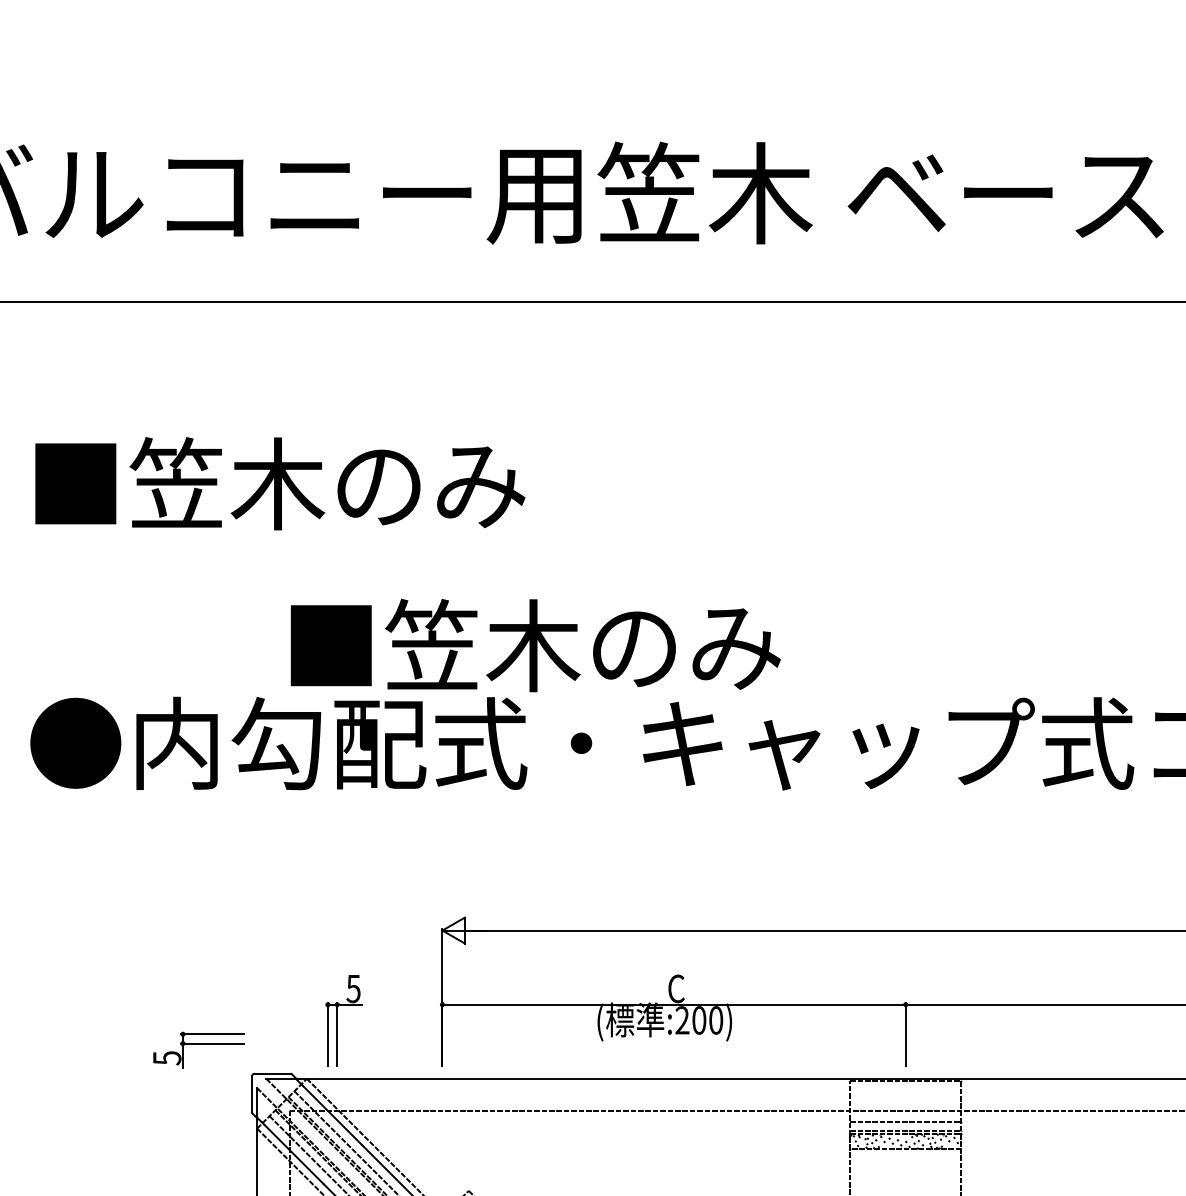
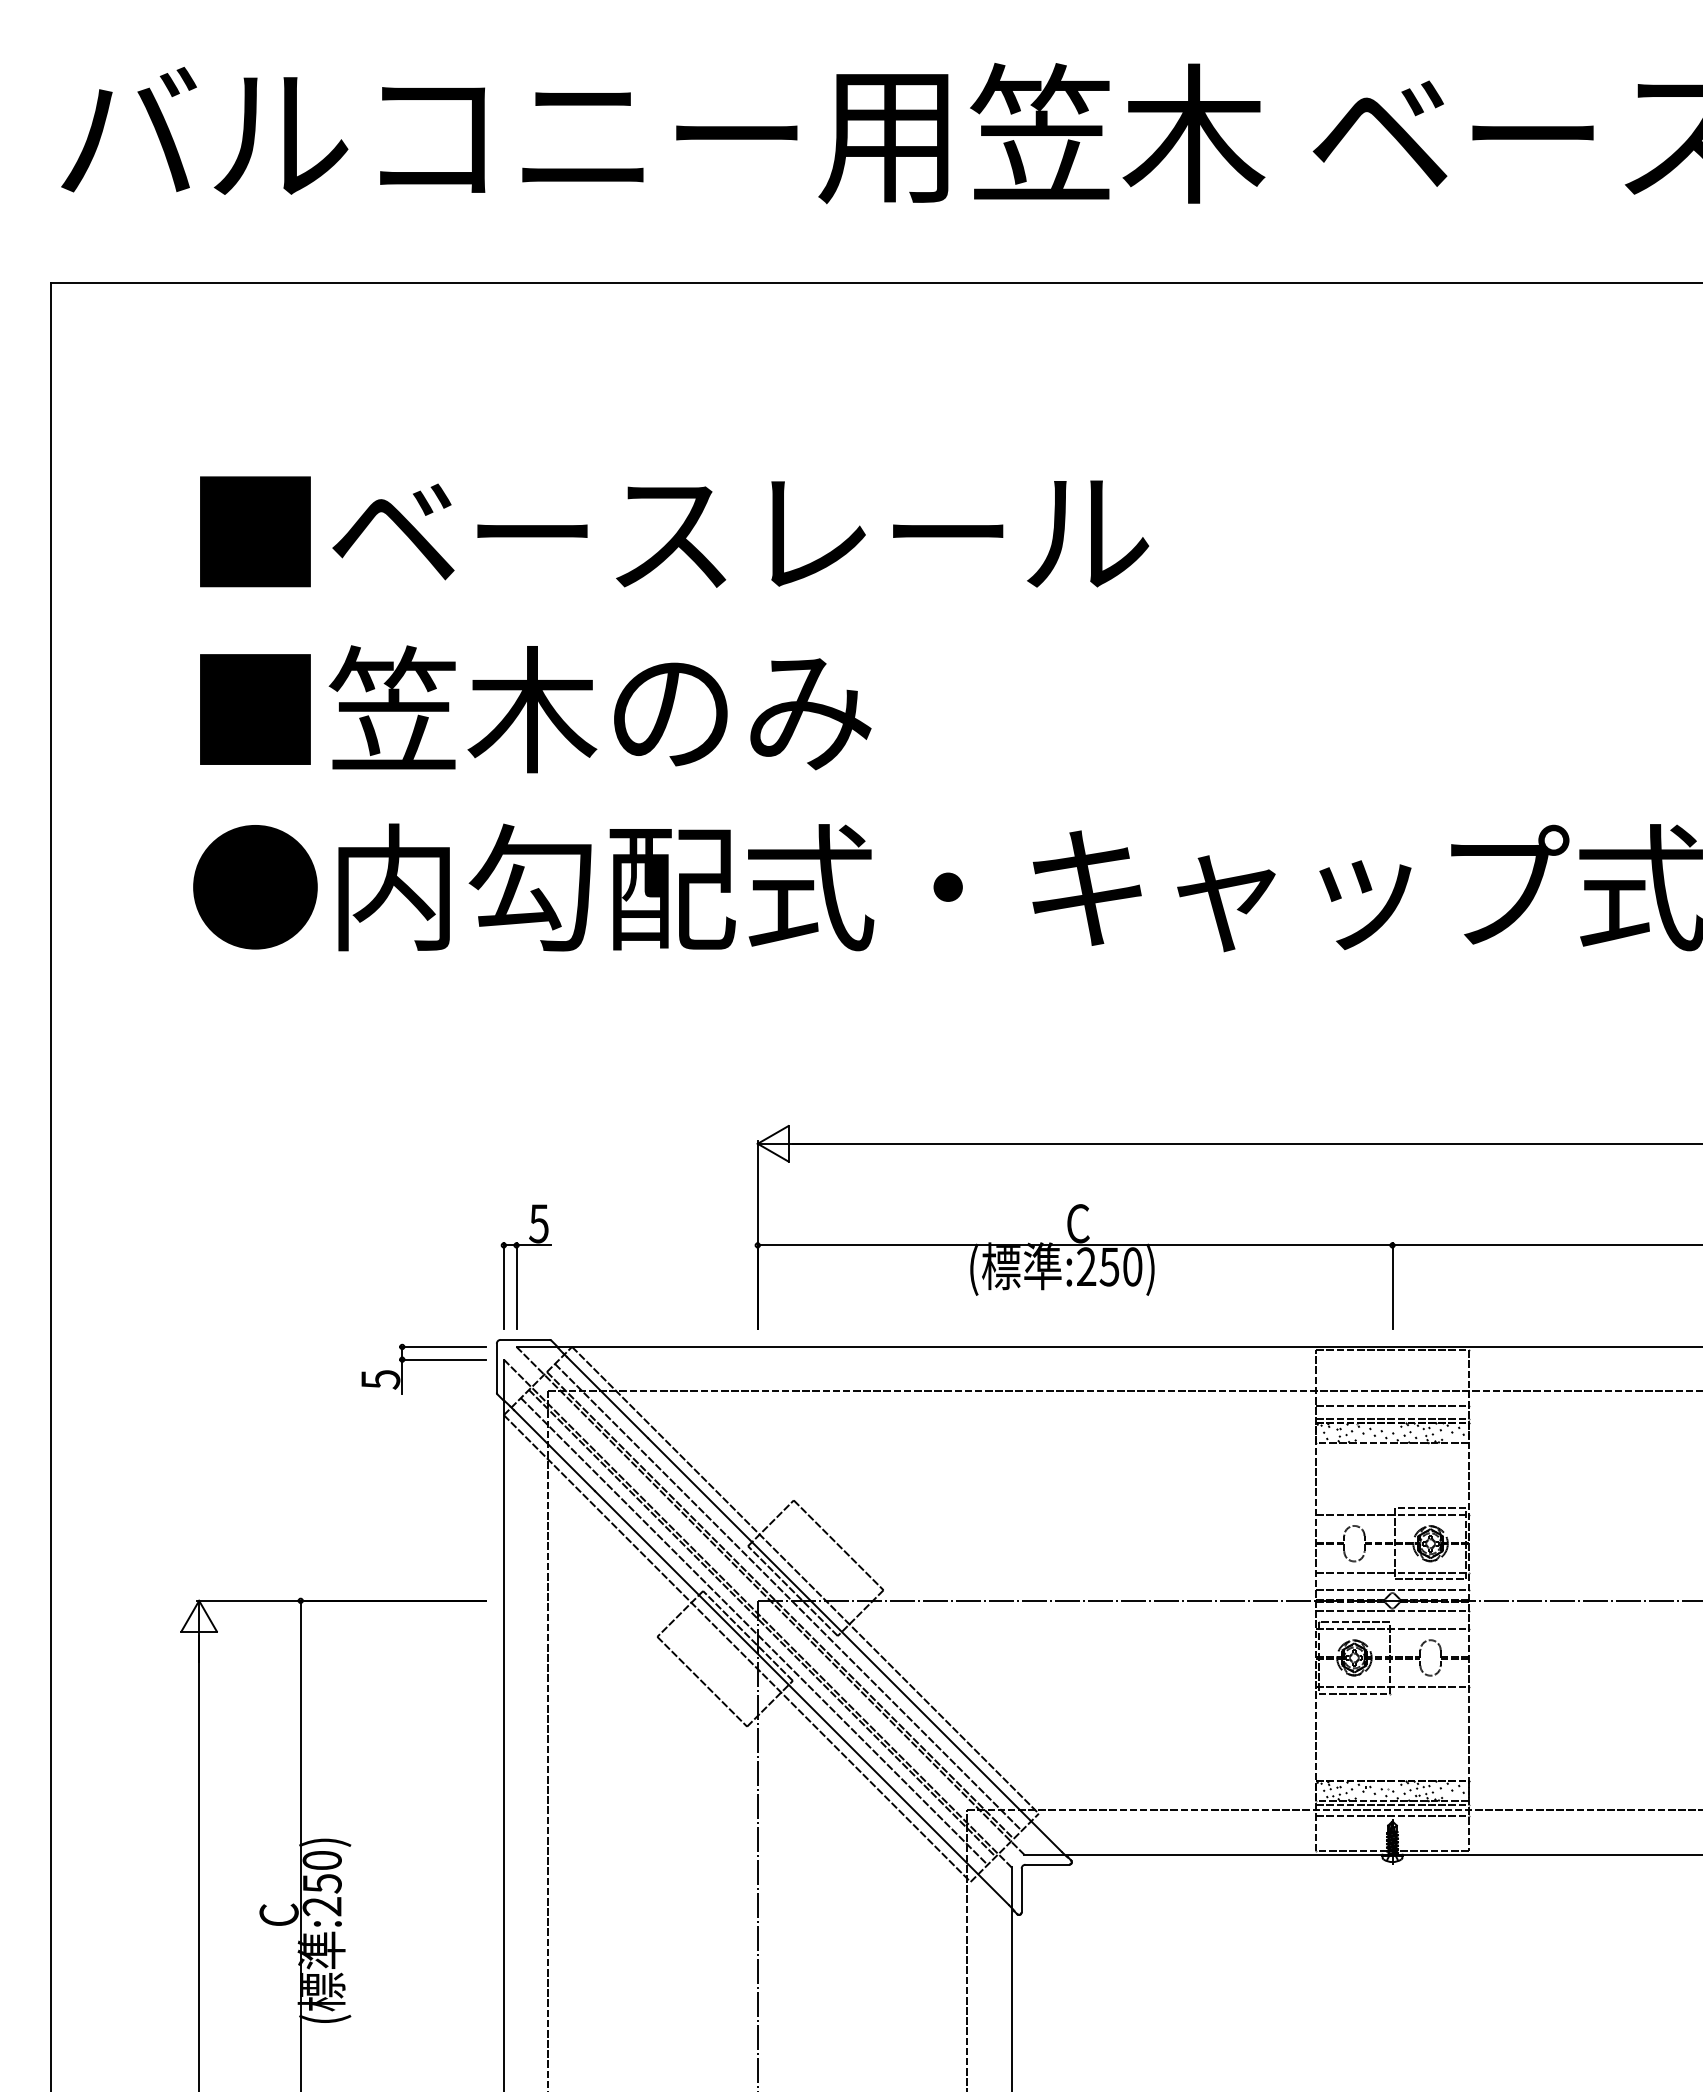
text: (428, 483) -> (738, 531), ■笠木のみ -> ■ベースレール
text: (535, 645) -> (535, 709), moved
part: (337, 1020) -> (517, 1266), moved
text: (699, 1020) -> (1109, 1266), :200) -> :250)
part: (198, 1044) -> (423, 1360), moved

